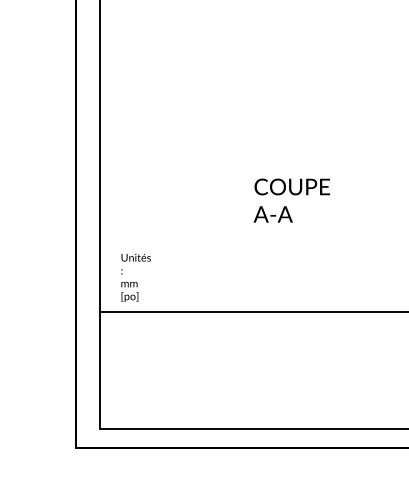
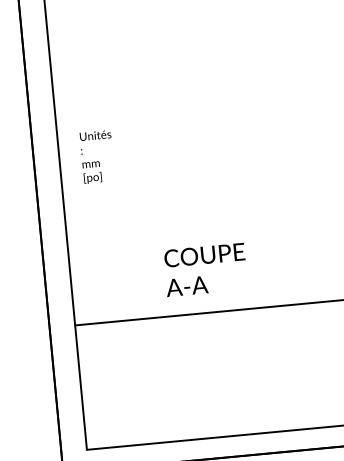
text: (291, 200) -> (205, 269), moved
text: (135, 277) -> (96, 156), moved

